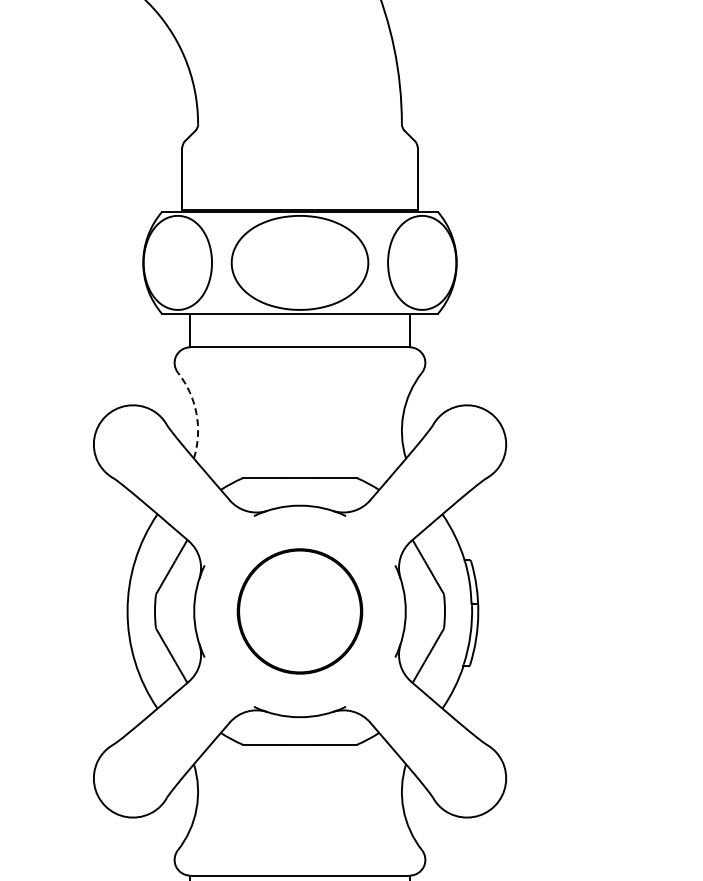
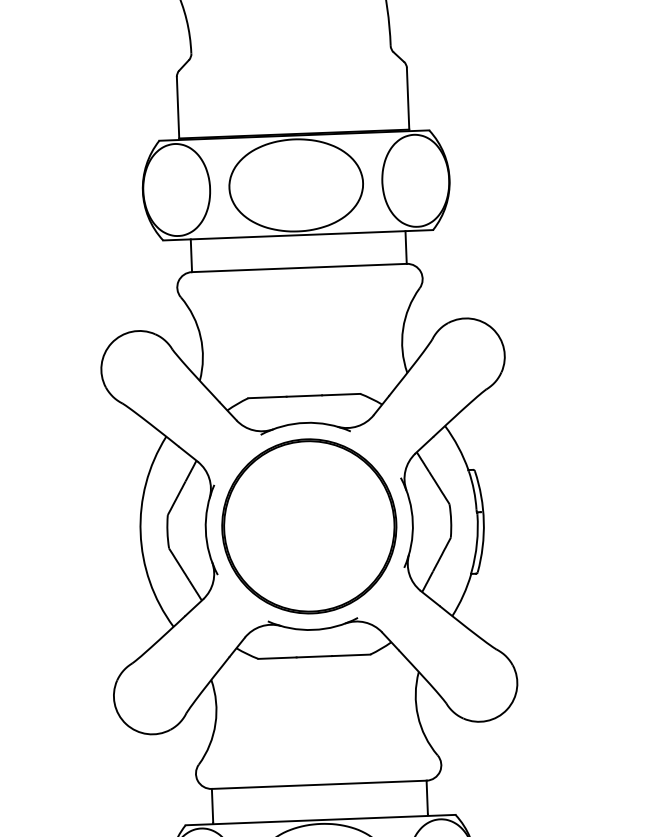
arc: (196, 413) -> (200, 336), dashed -> solid
part: (299, 611) -> (308, 526), size x1.43

